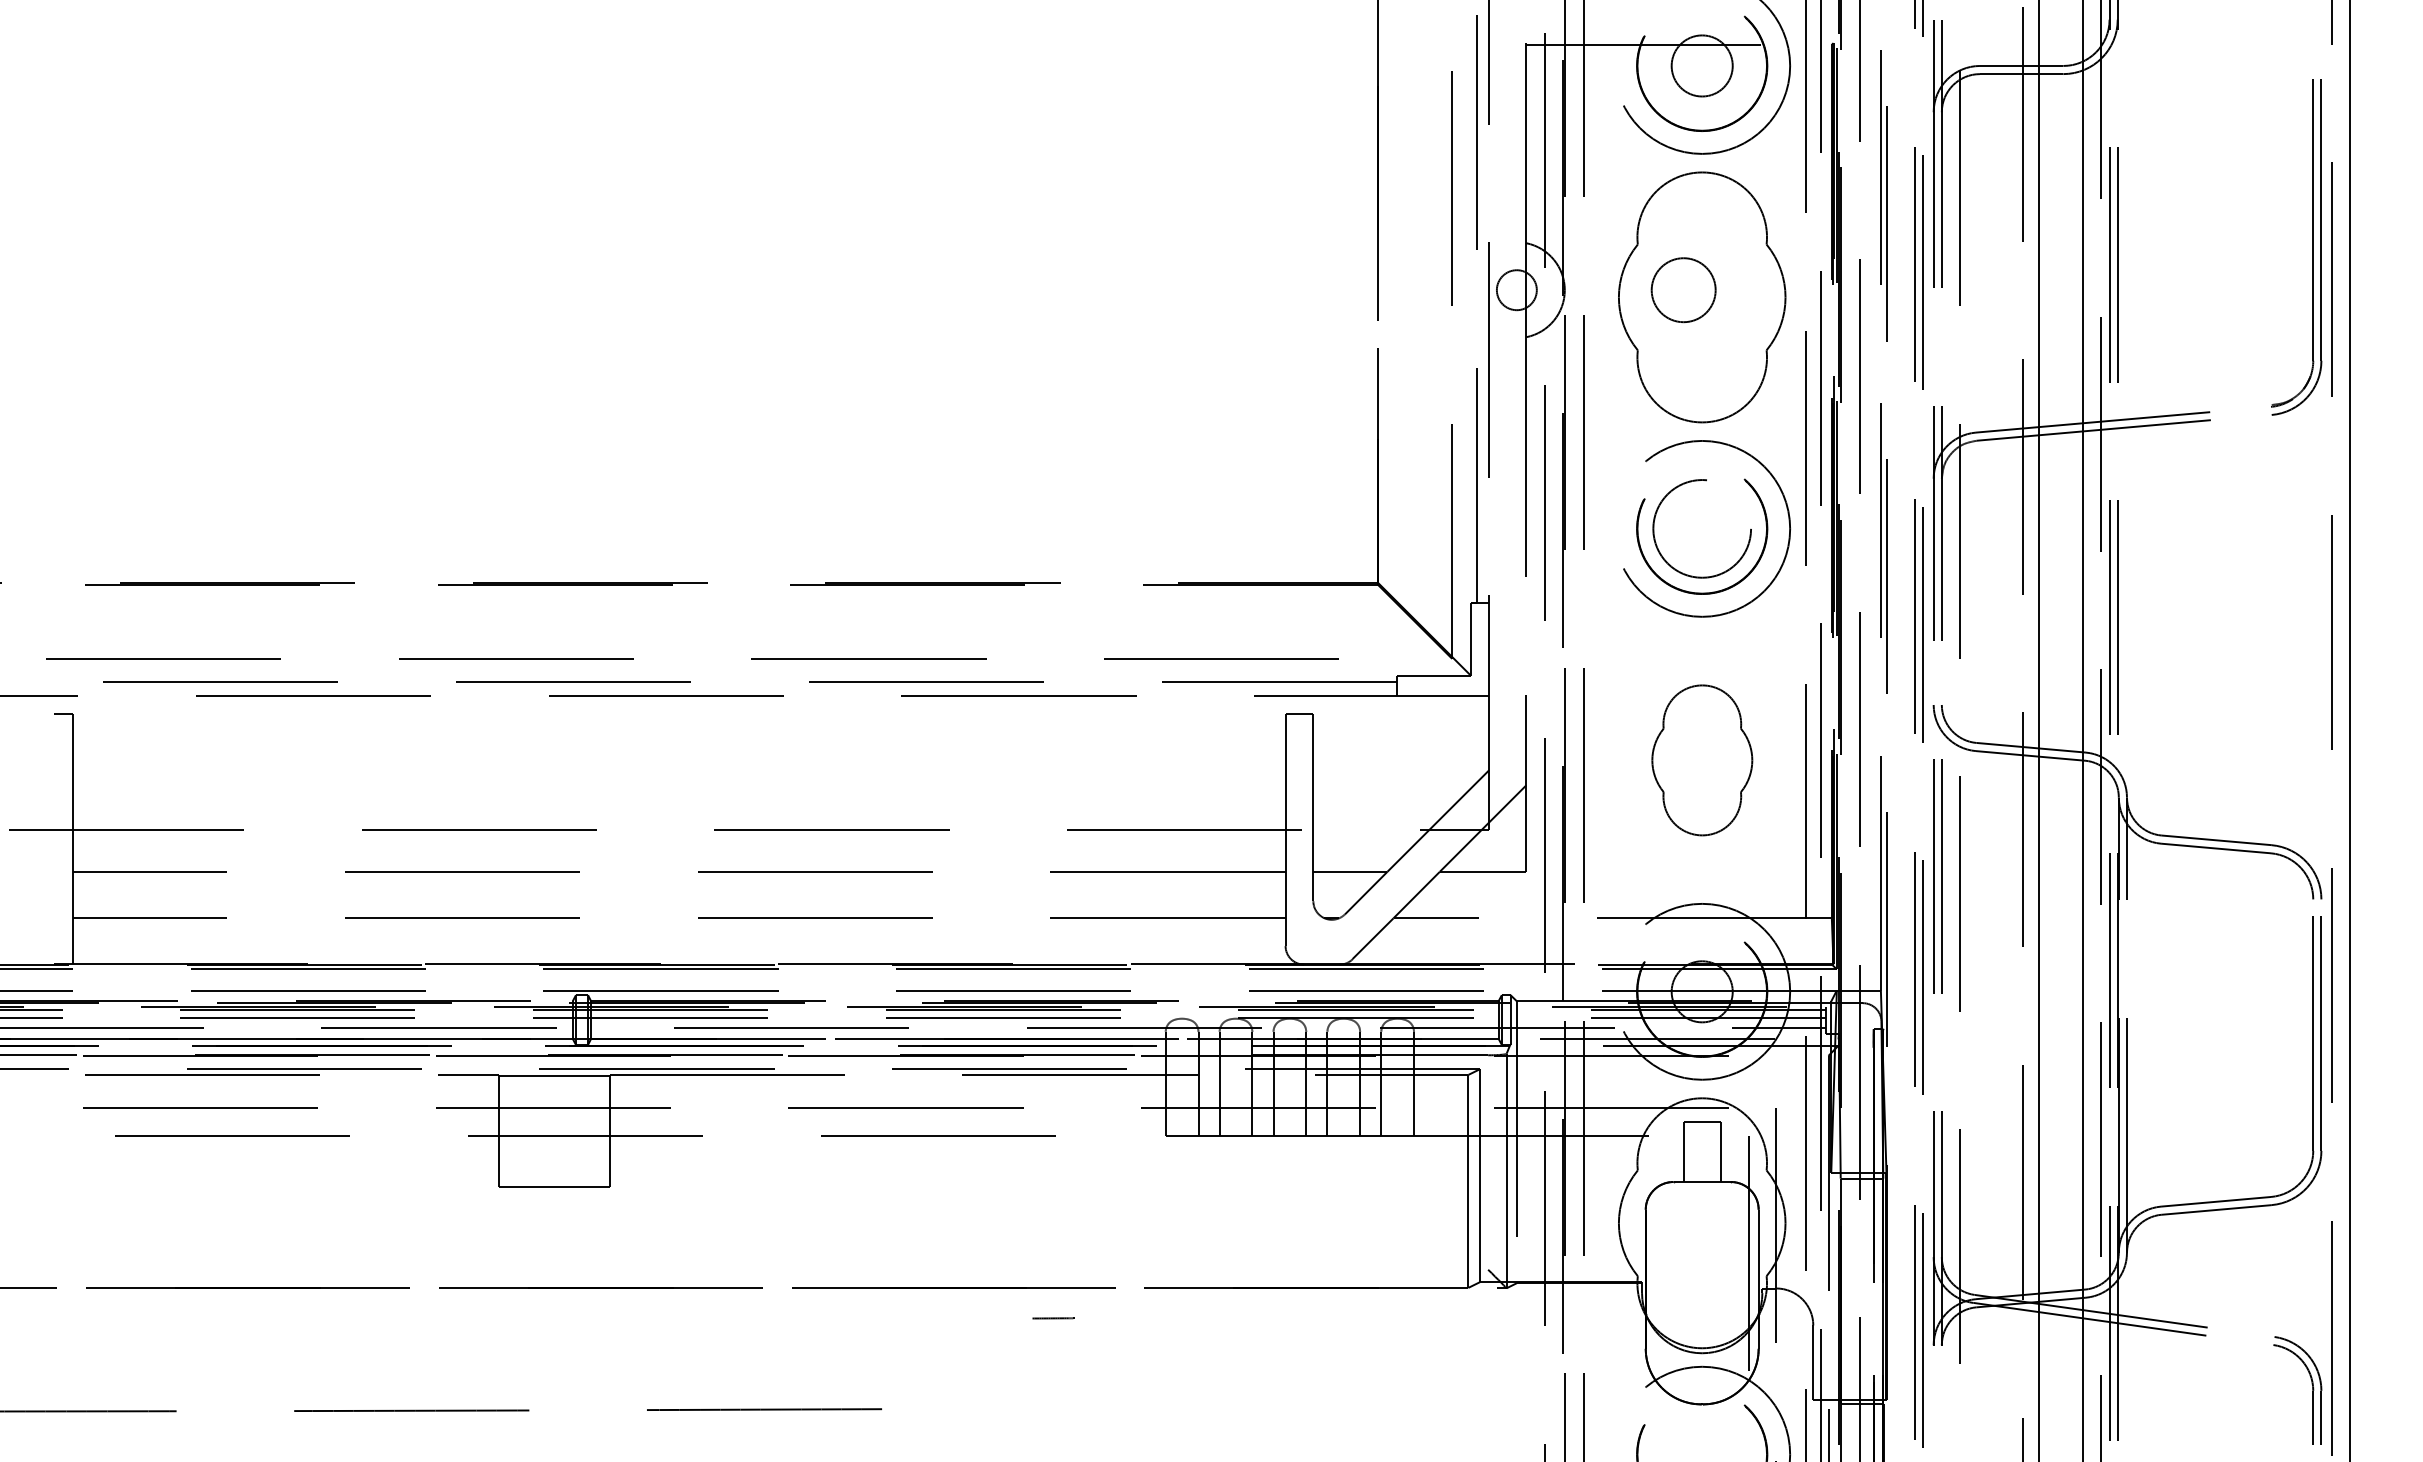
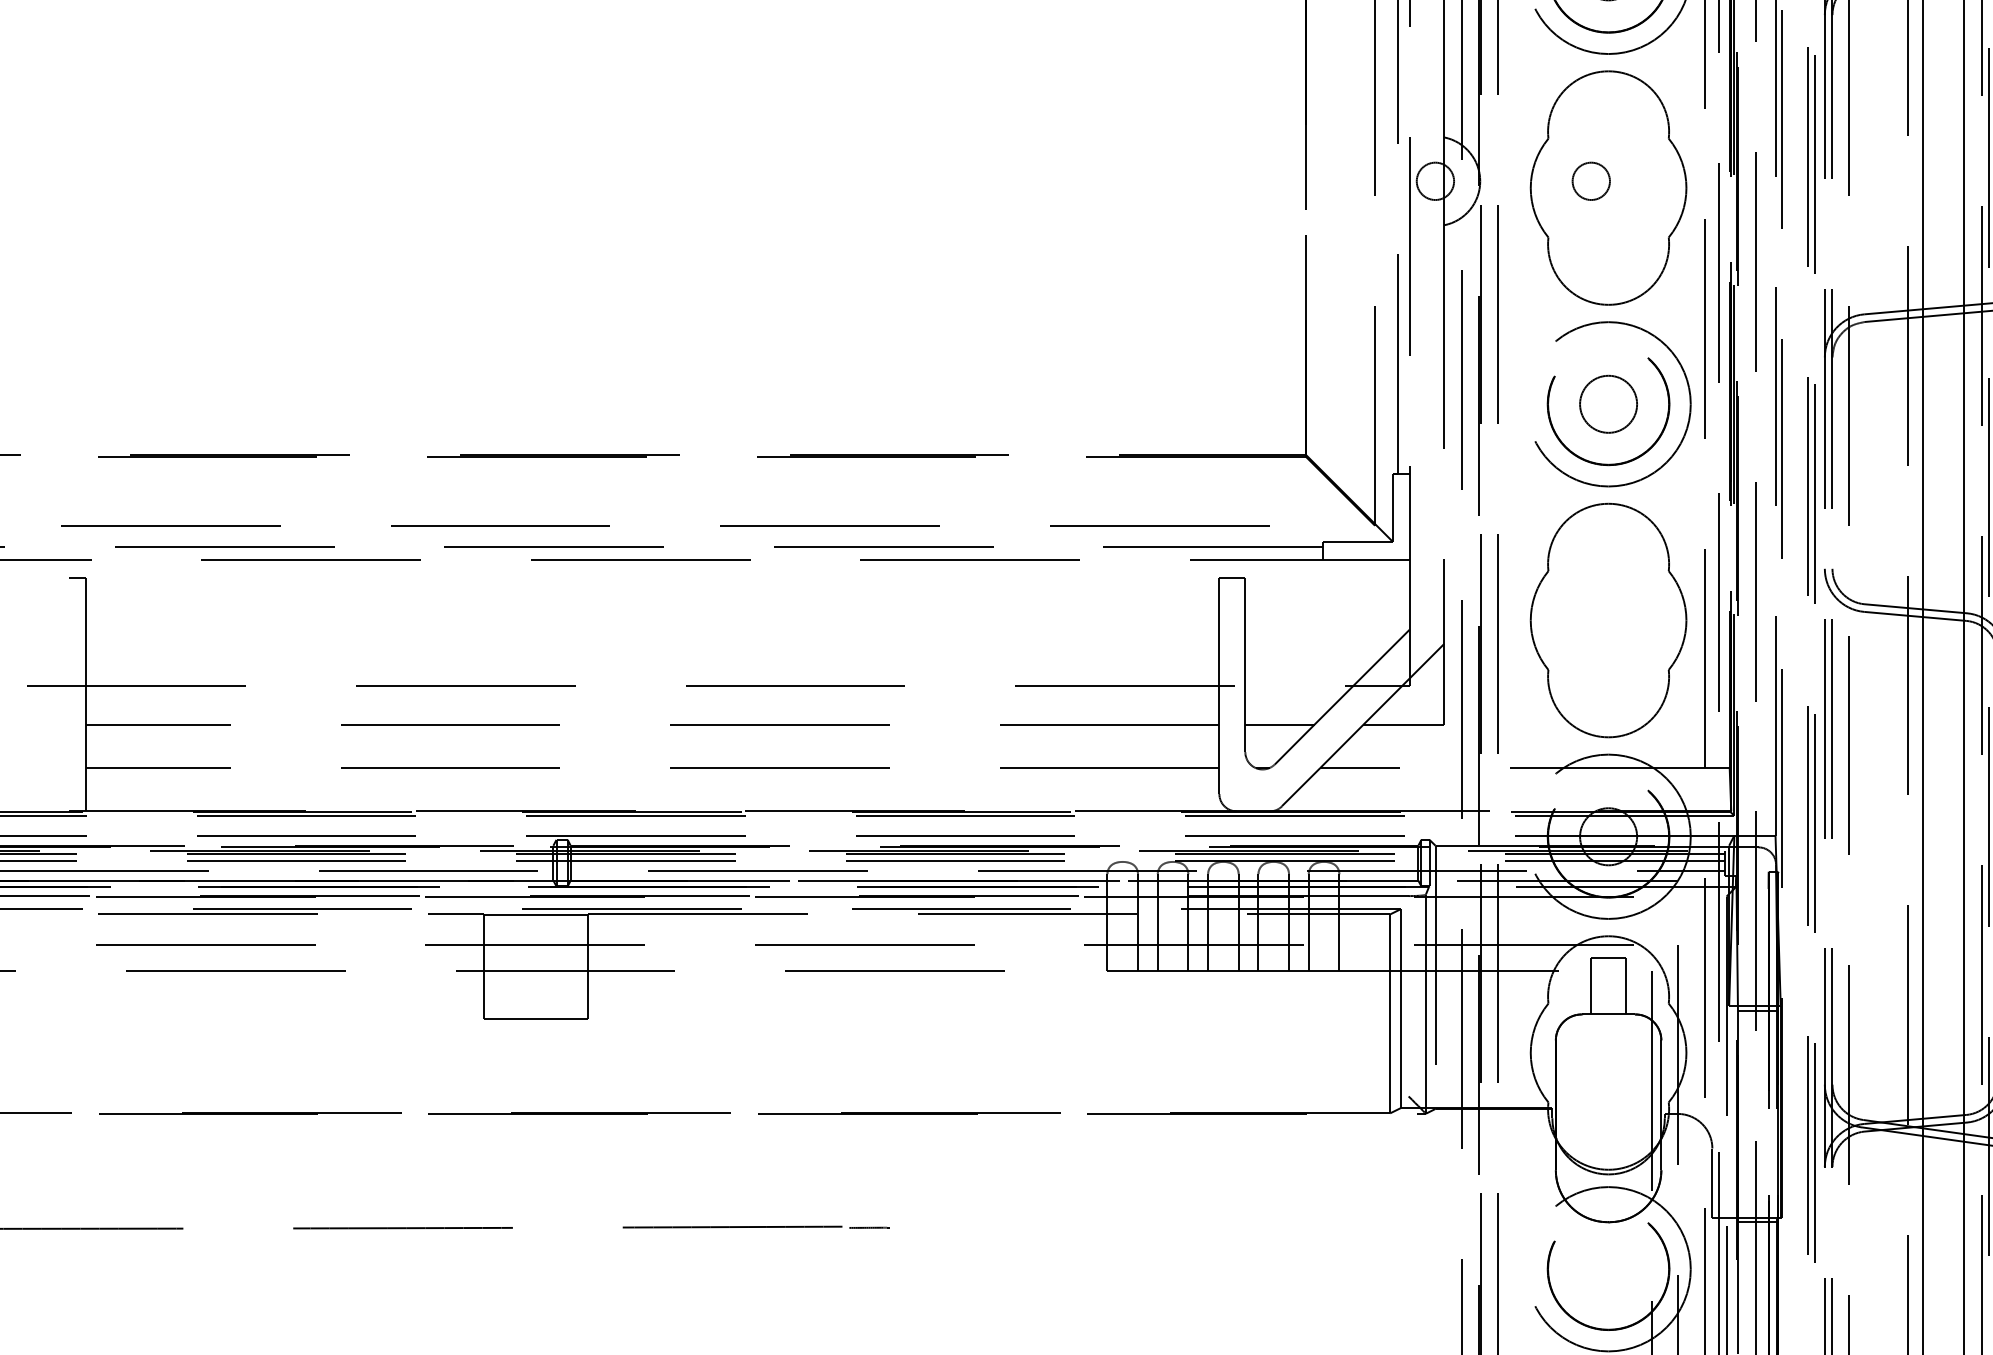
circle: (1683, 290) -> (1591, 181), size x0.62
circle: (1701, 528) -> (1607, 403), size x0.62
part: (1702, 760) -> (1608, 620), size x1.67
line: (1053, 1318) -> (868, 1227), moved

